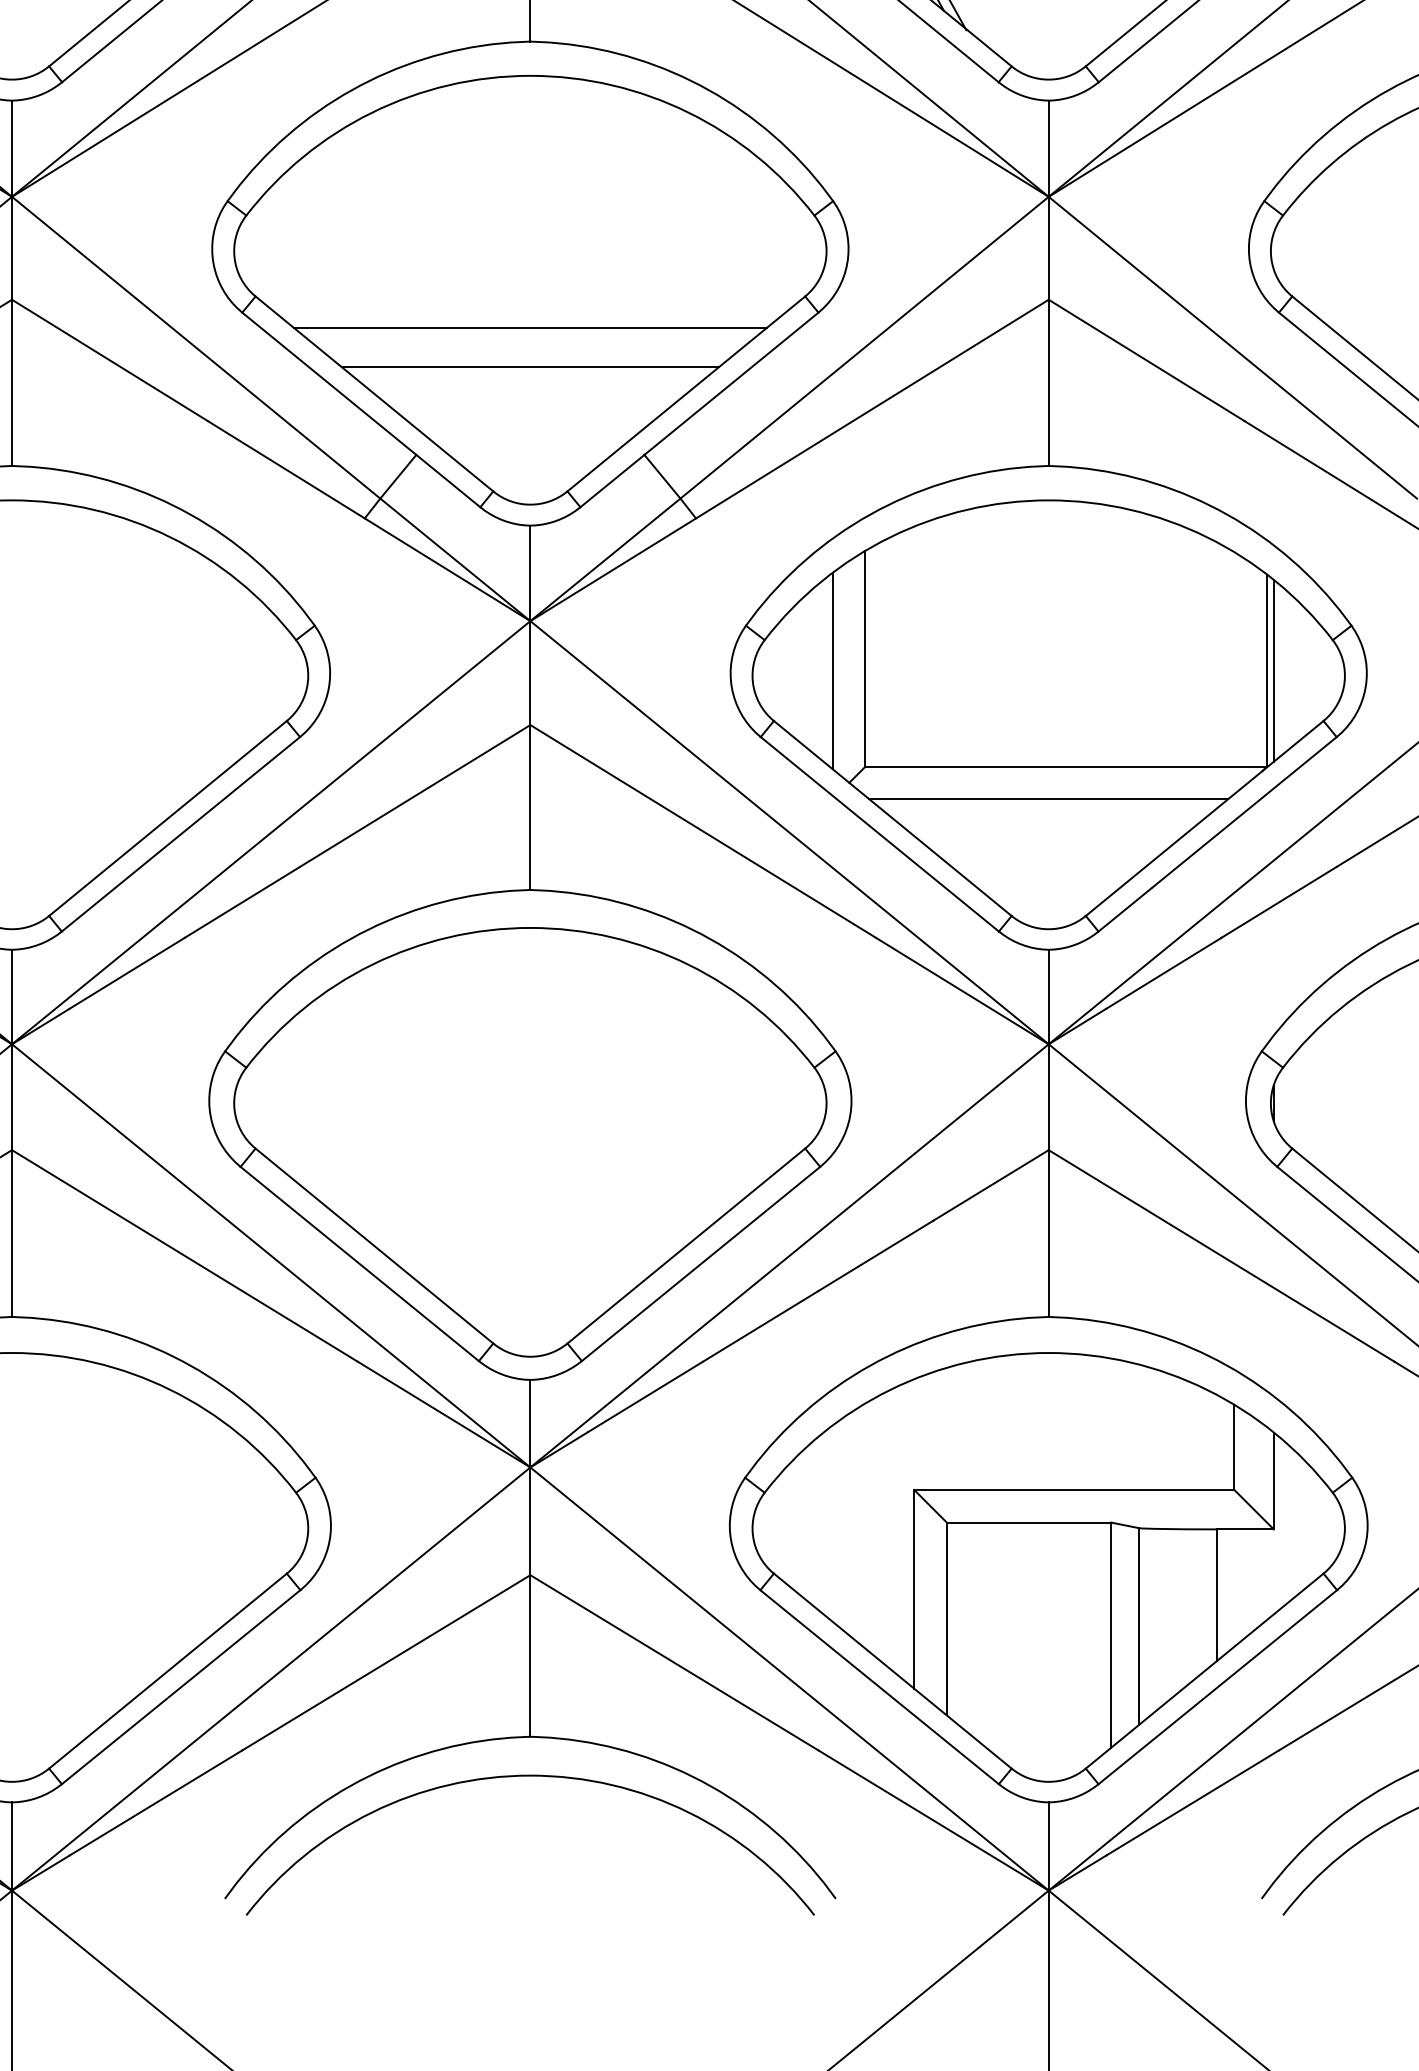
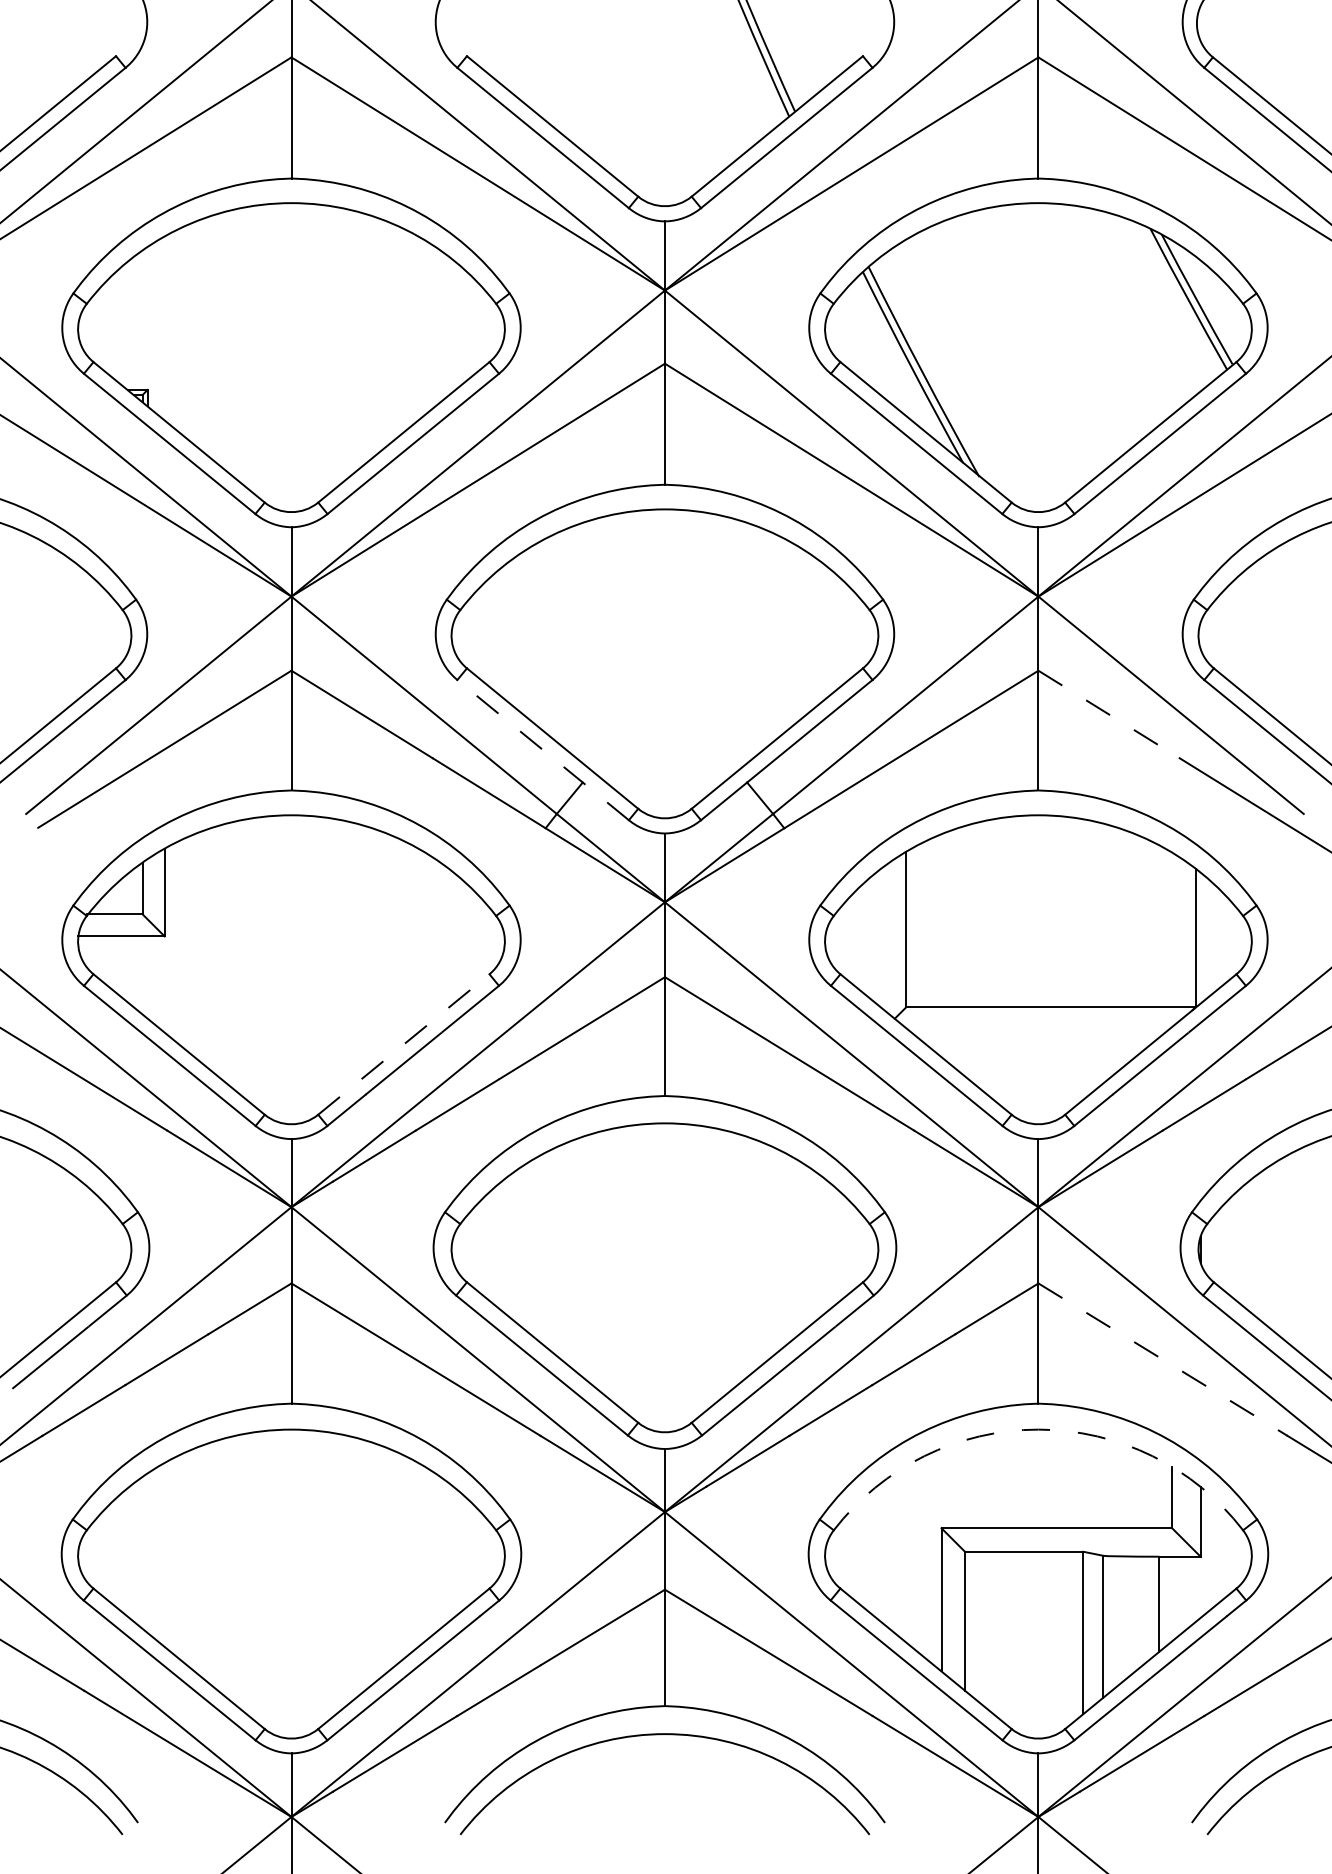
line: (529, 327) -> (664, 690), removed
line: (1147, 360) -> (1109, 714), solid -> dashed
line: (529, 367) -> (664, 719), removed
line: (361, 410) -> (543, 750), solid -> dashed
line: (1273, 669) -> (1200, 937), removed
line: (832, 671) -> (882, 938), removed
line: (1048, 799) -> (1038, 1030), removed
line: (167, 818) -> (403, 1044), solid -> dashed
line: (1222, 1255) -> (1163, 1359), solid -> dashed
arc: (1048, 1352) -> (1038, 1429), solid -> dashed

